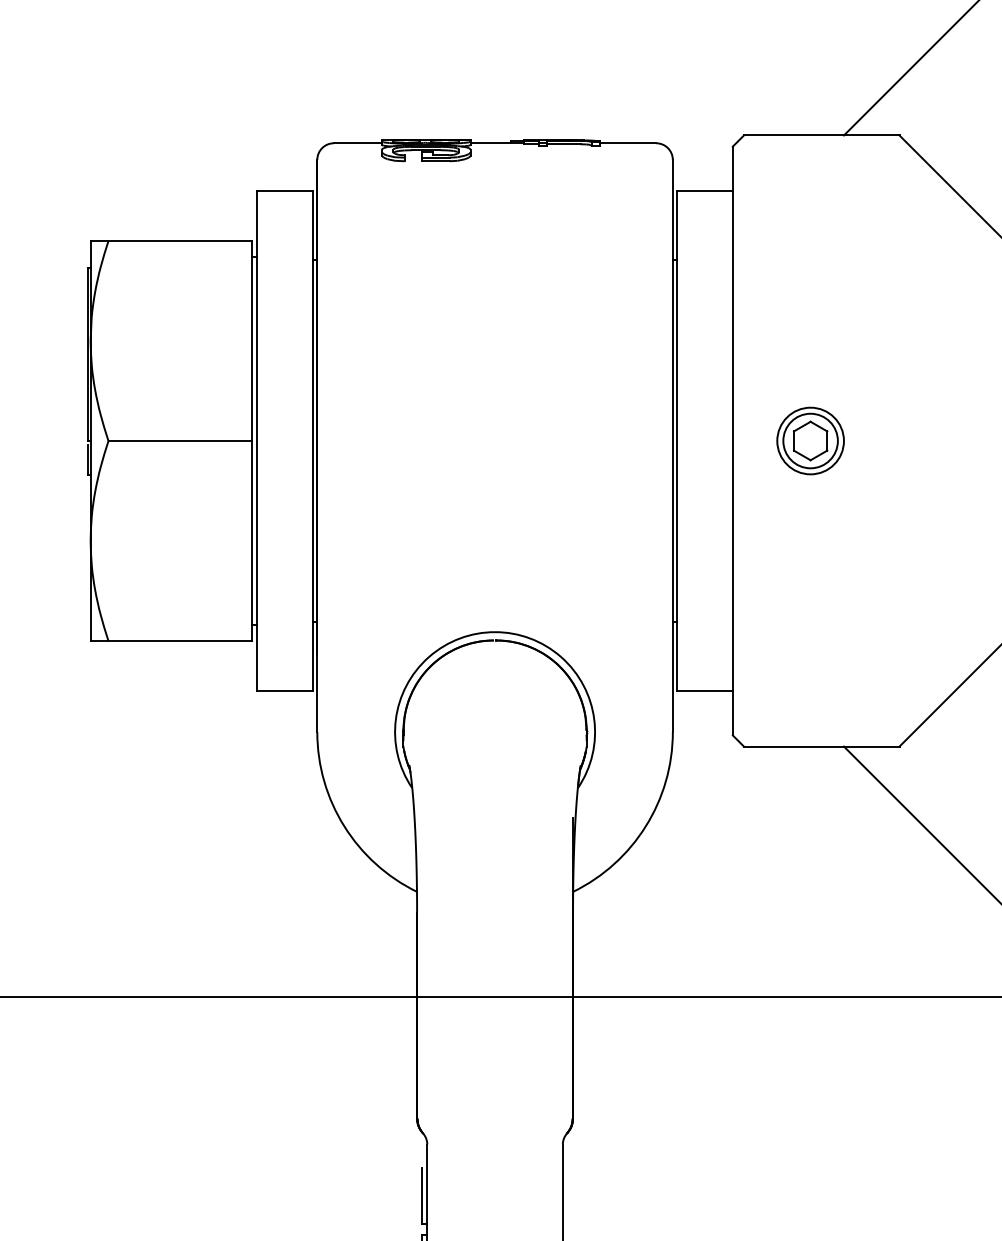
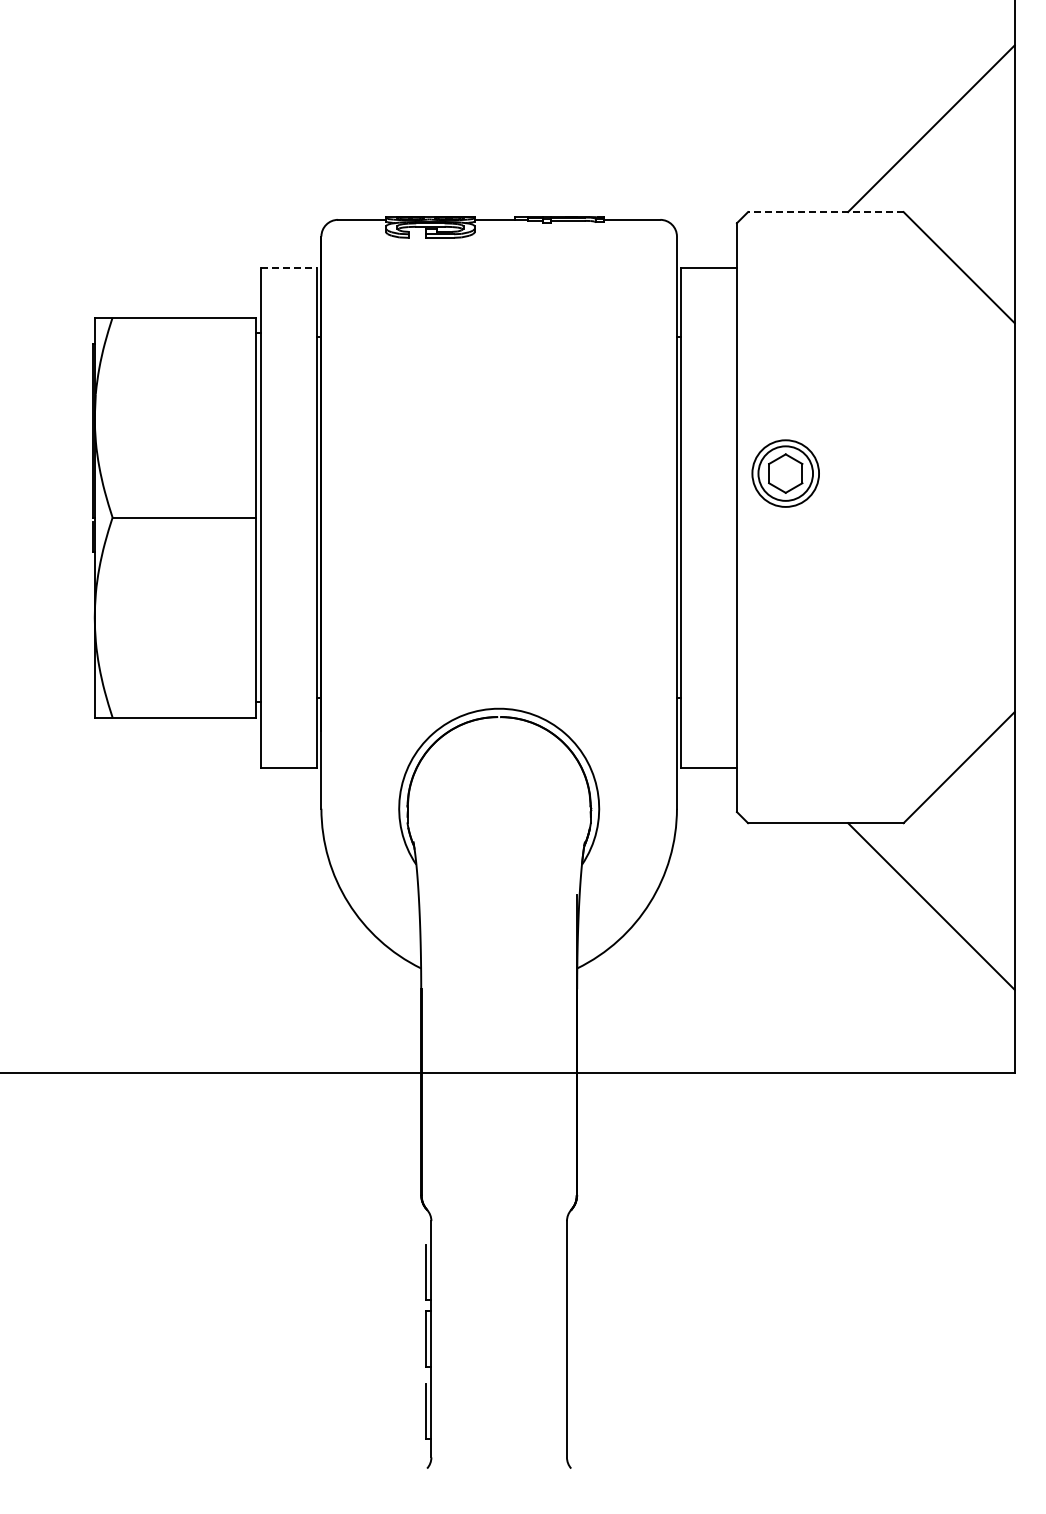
line: (821, 135) -> (825, 212), solid -> dashed
line: (285, 190) -> (289, 267), solid -> dashed
part: (810, 440) -> (785, 473), moved

